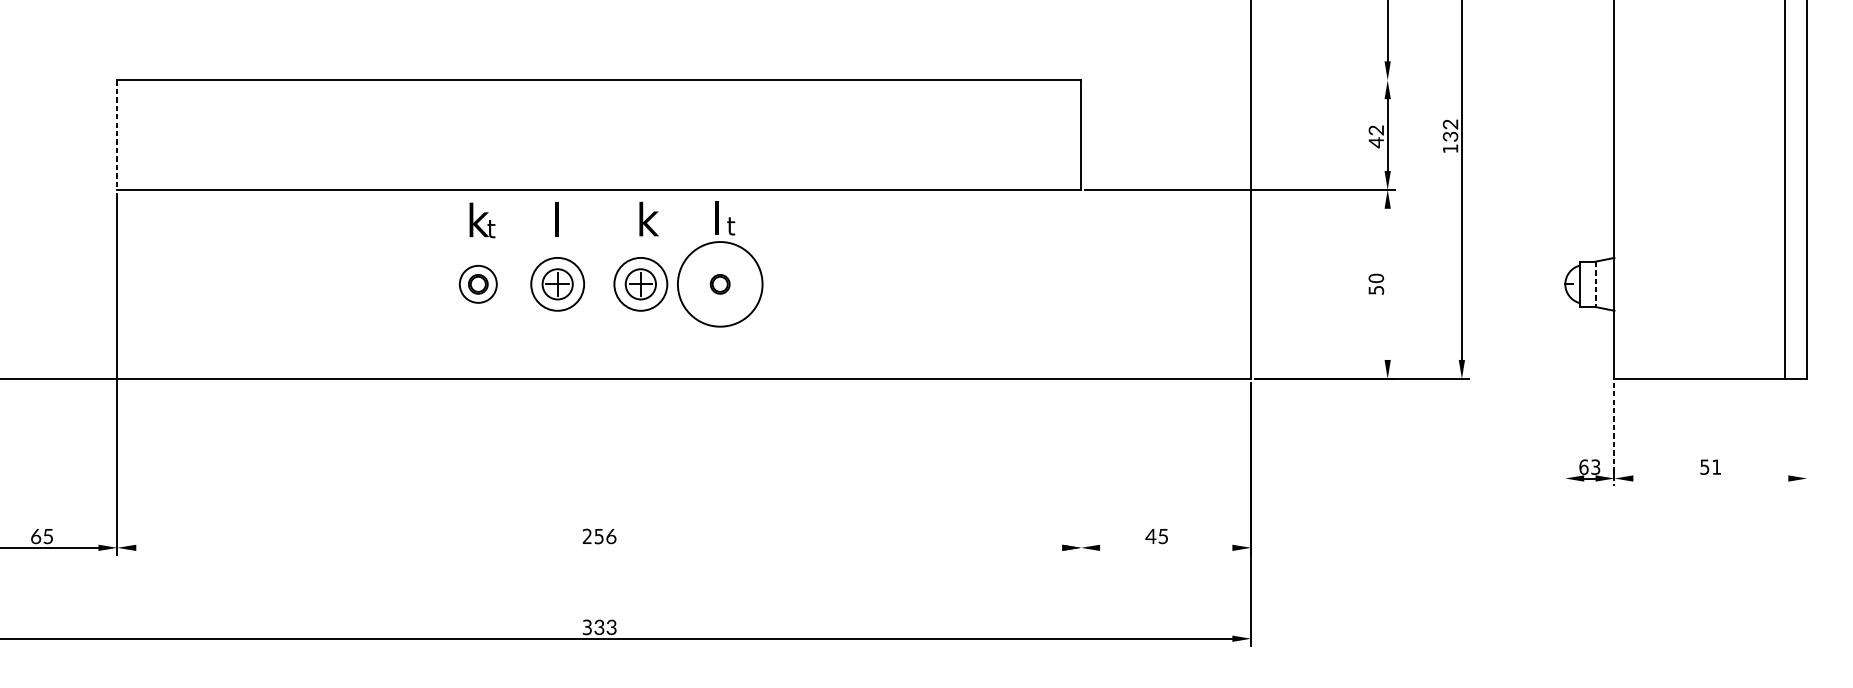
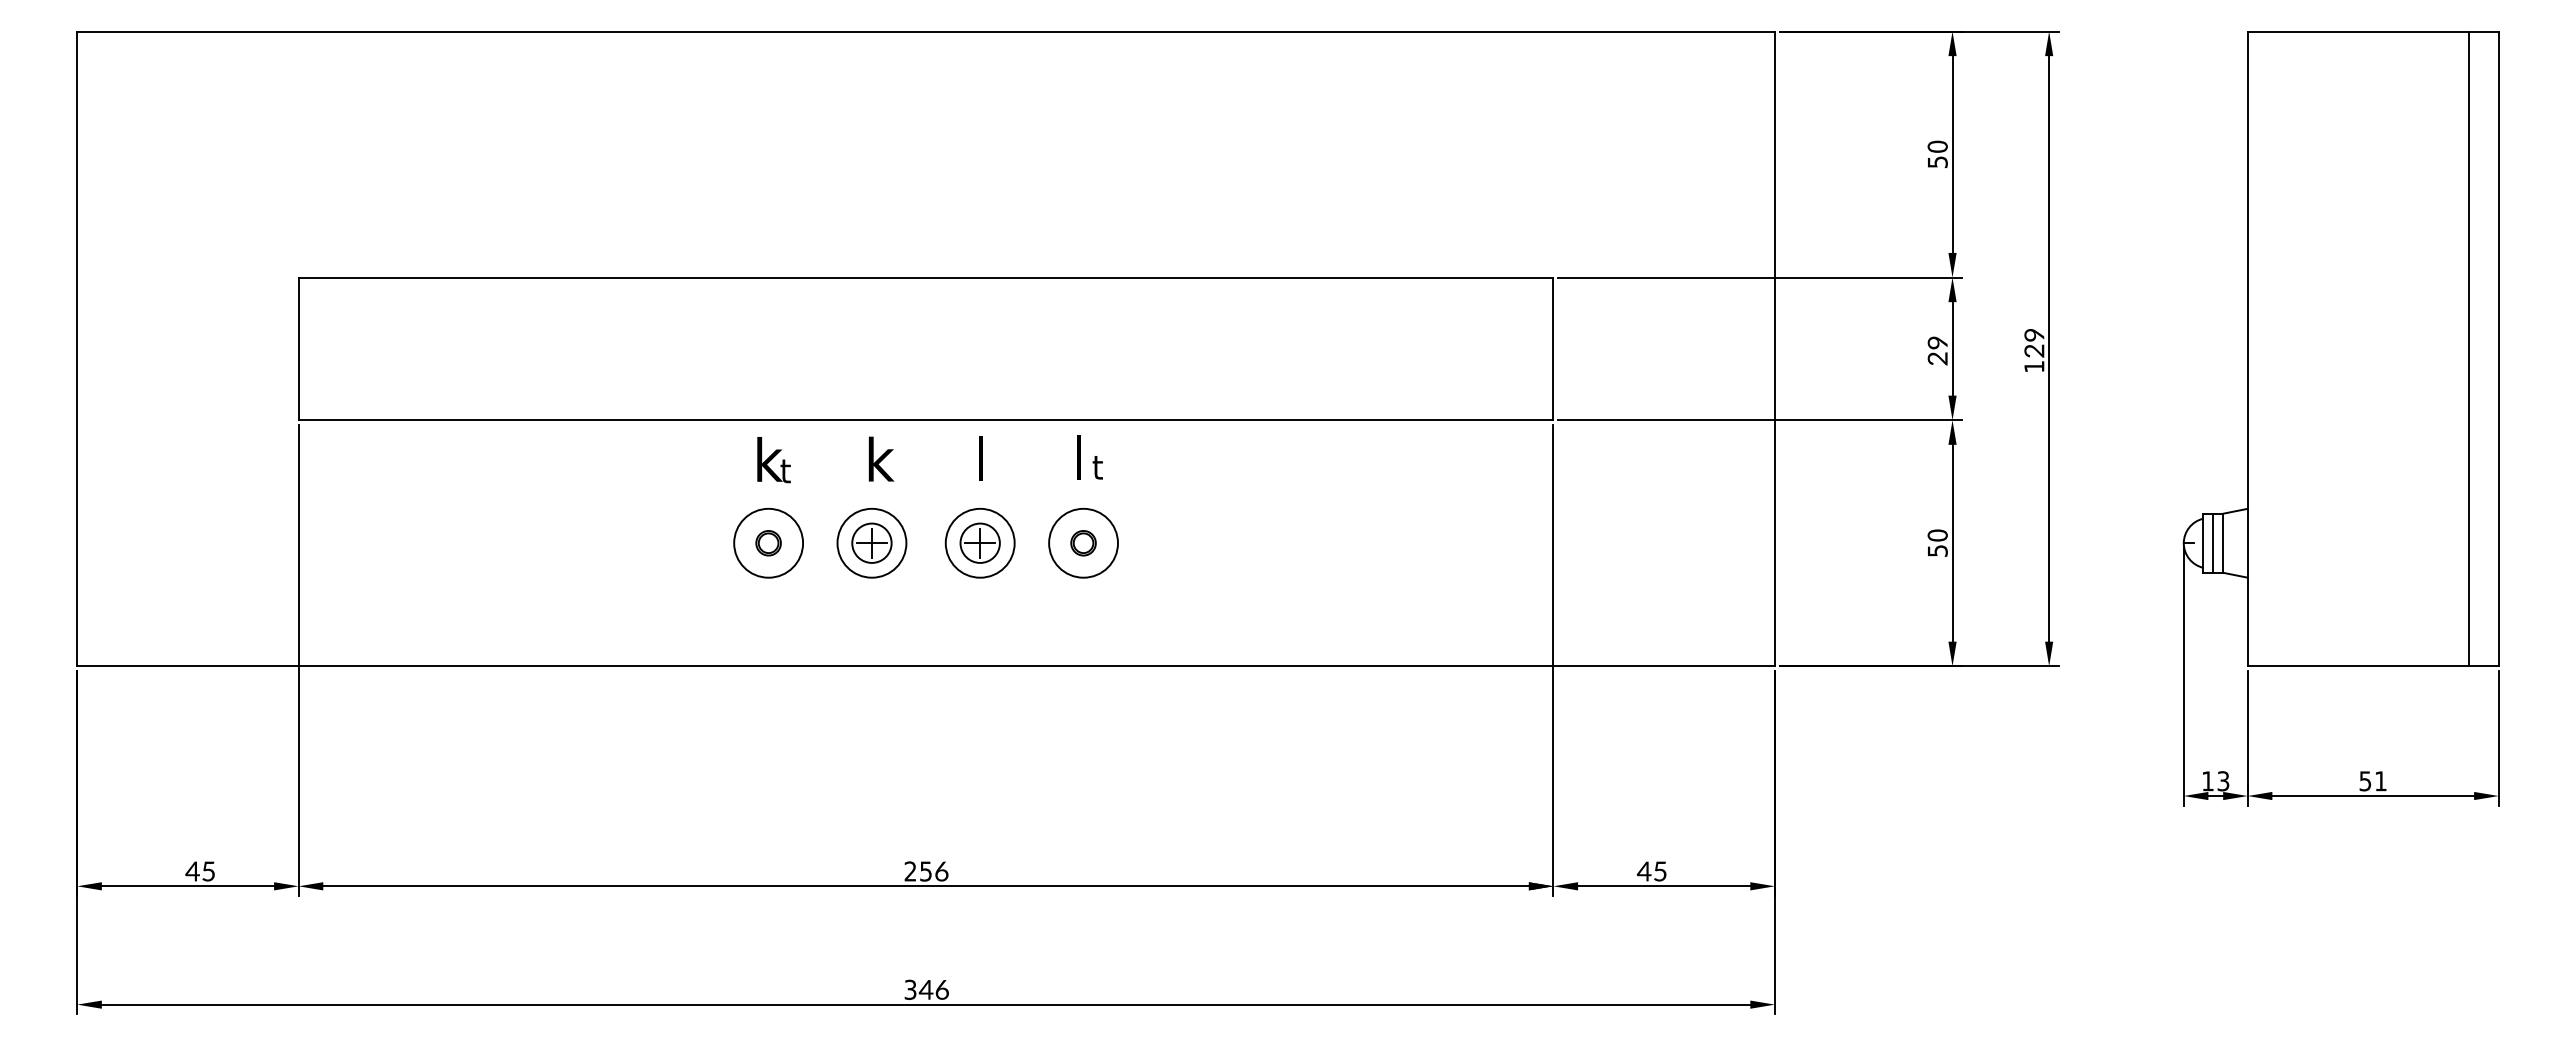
line: (1240, 80) -> (1760, 277), added
text: (1450, 130) -> (2034, 342), 32 -> 29
line: (117, 135) -> (298, 349), dashed -> solid
text: (1376, 137) -> (1937, 351), 42 -> 29
text: (648, 218) -> (990, 457), k -> l
text: (565, 219) -> (881, 458), l -> k
circle: (478, 283) -> (768, 542), size x1.43
circle: (720, 283) -> (1083, 542), size x0.62
line: (1387, 283) -> (1952, 542), added
line: (1588, 283) -> (2213, 542), added
line: (1595, 284) -> (2223, 543), dashed -> solid
line: (1081, 374) -> (1553, 660), added
line: (1565, 386) -> (2183, 676), added
line: (1807, 434) -> (2498, 738), added
line: (1614, 435) -> (2247, 739), dashed -> solid
text: (1584, 467) -> (2208, 781), 63 -> 13
line: (1711, 478) -> (2373, 796), added
text: (35, 536) -> (192, 871), 65 -> 45
line: (598, 547) -> (925, 886), added
line: (1166, 547) -> (1664, 886), added
text: (604, 627) -> (933, 989), 33 -> 46

